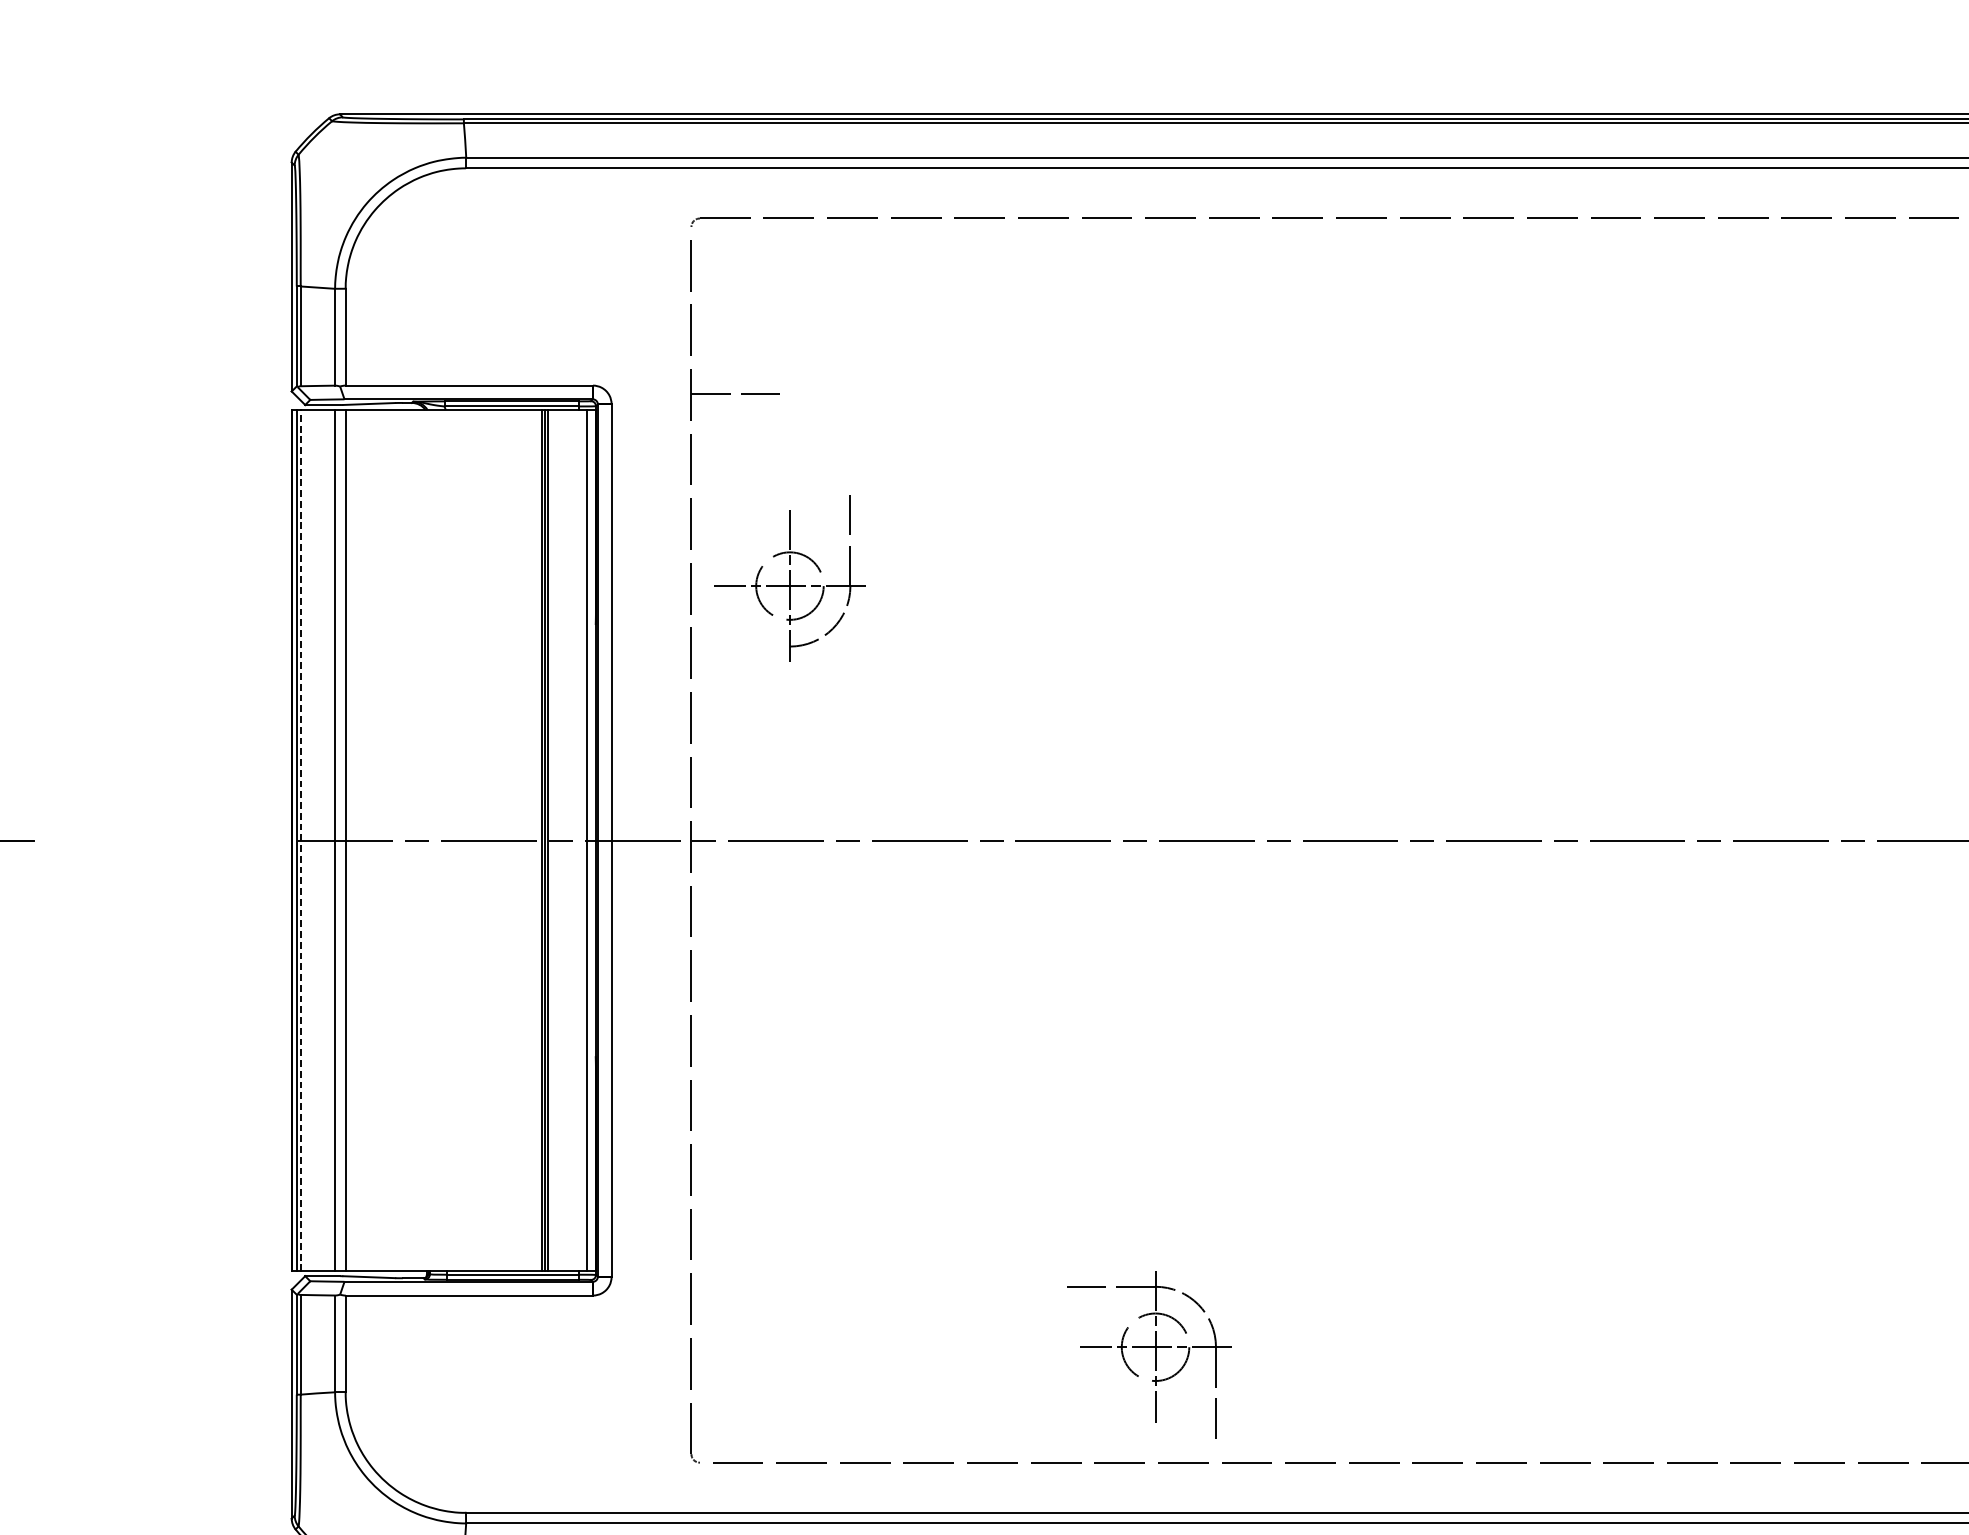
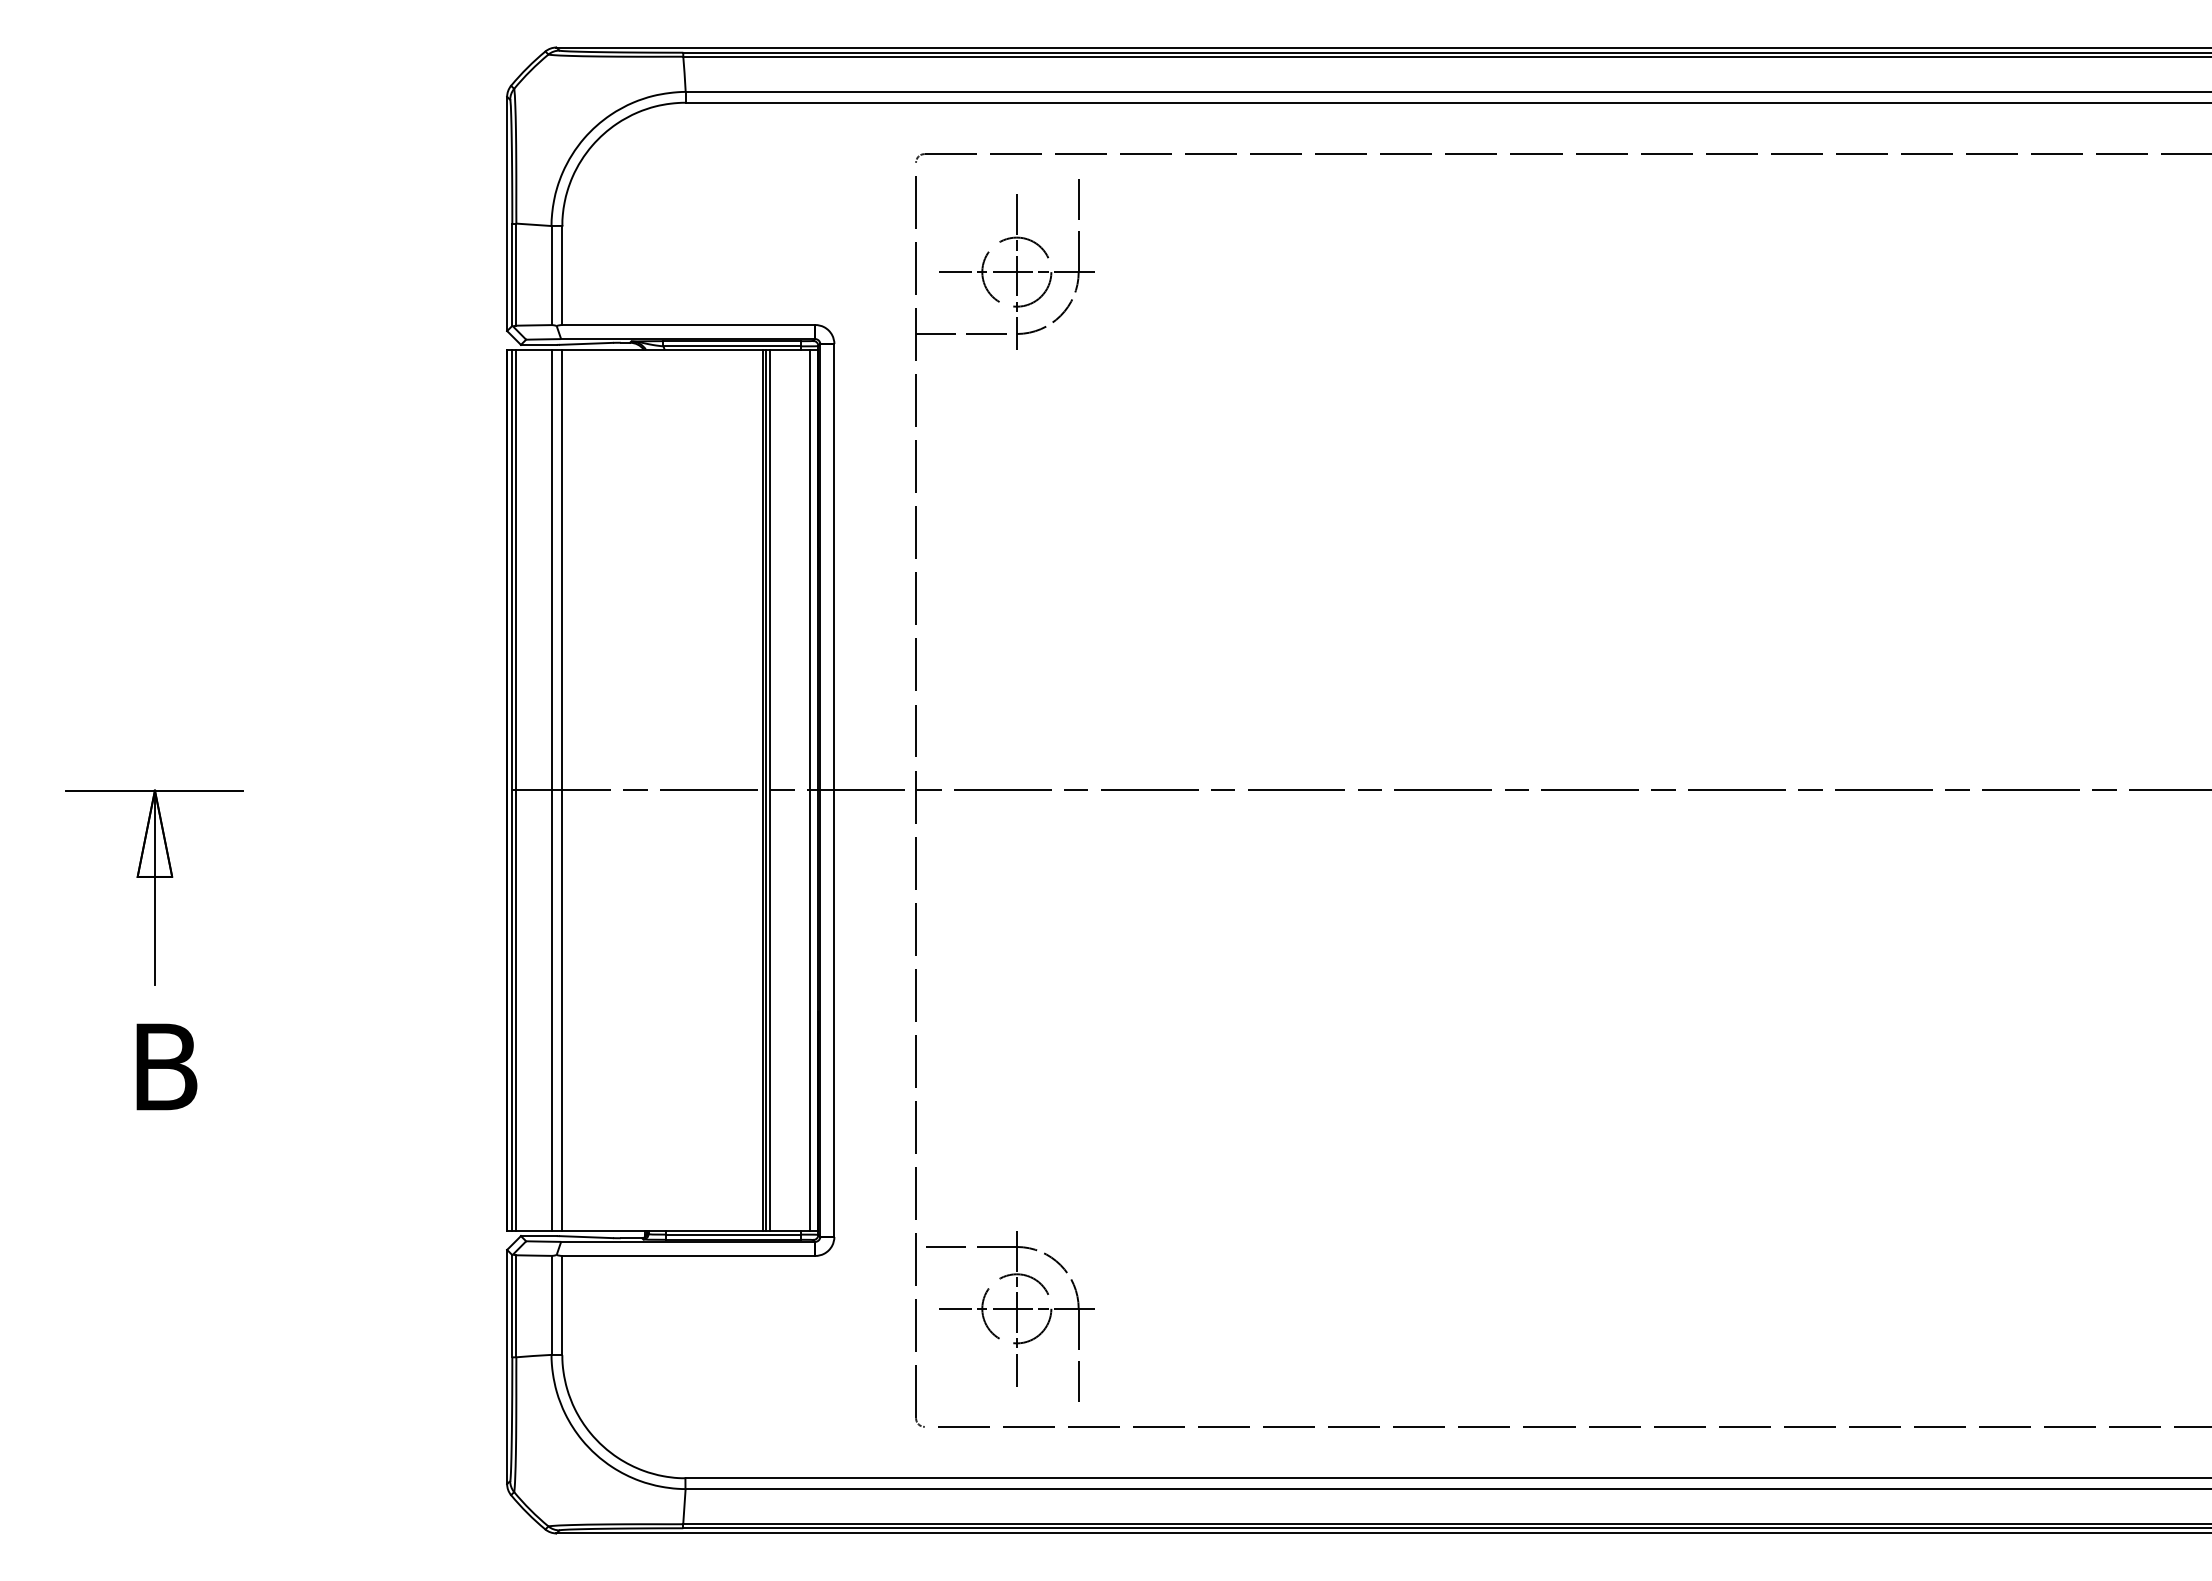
part: (789, 578) -> (1016, 264), moved
line: (300, 840) -> (516, 790), dashed -> solid
part: (1149, 1354) -> (1010, 1316), moved

